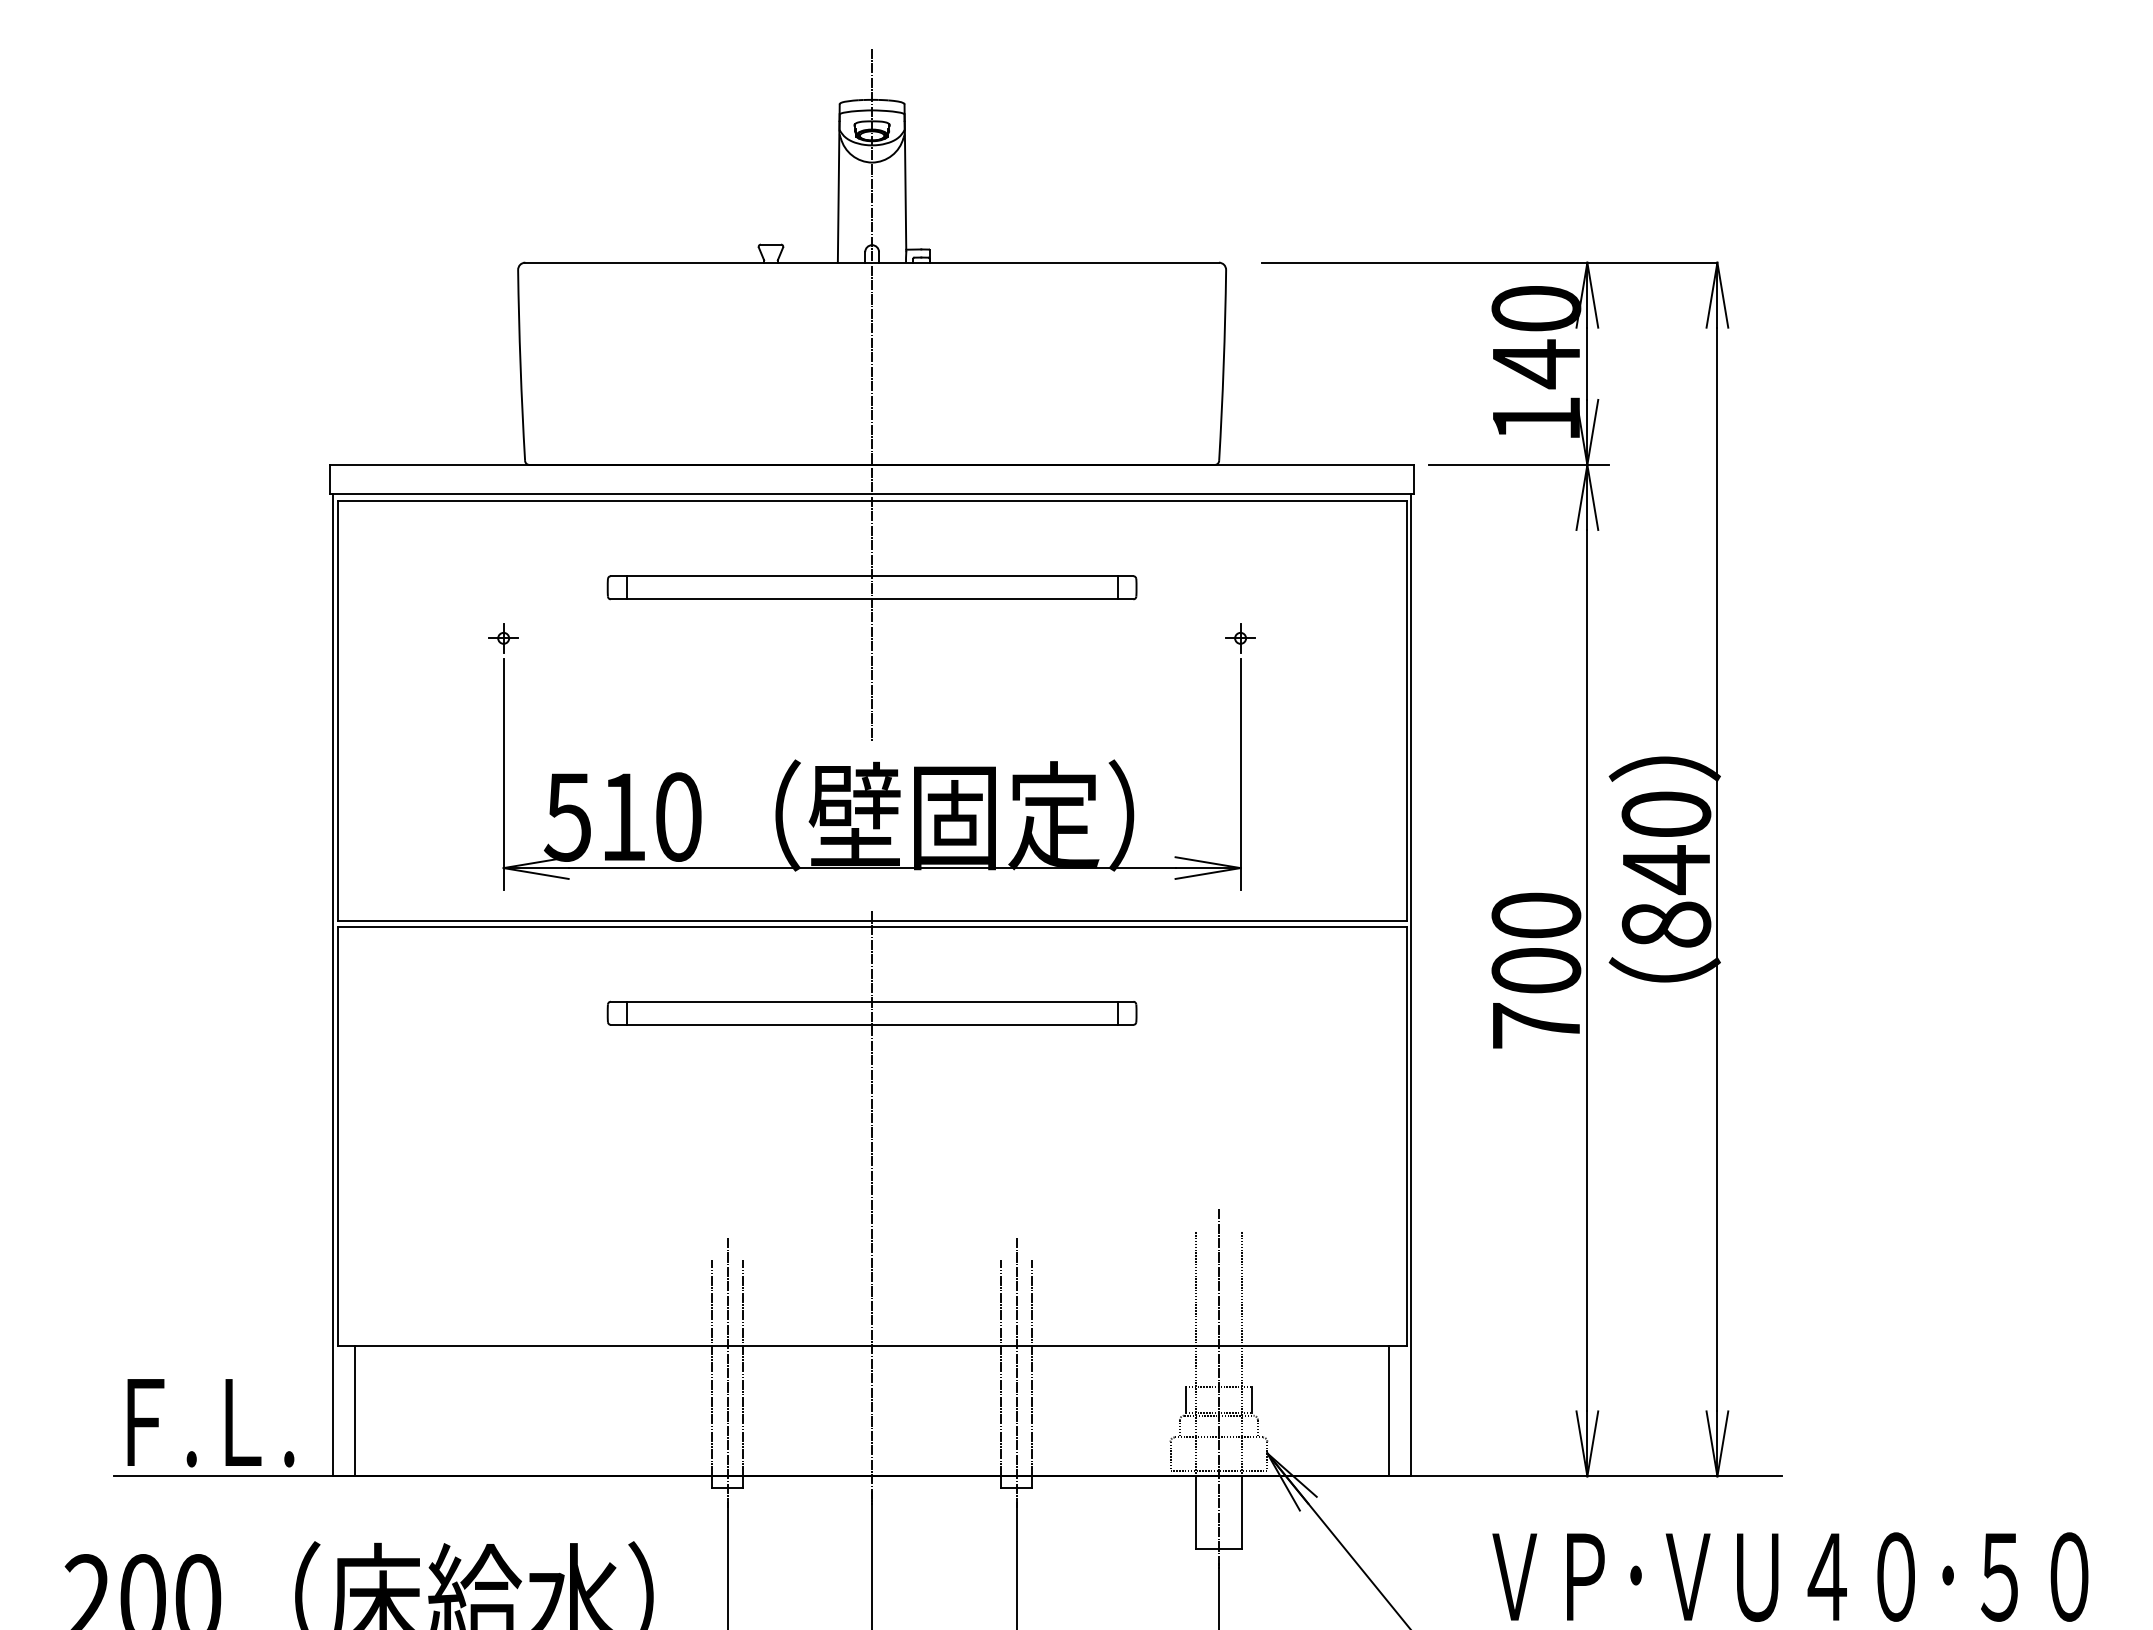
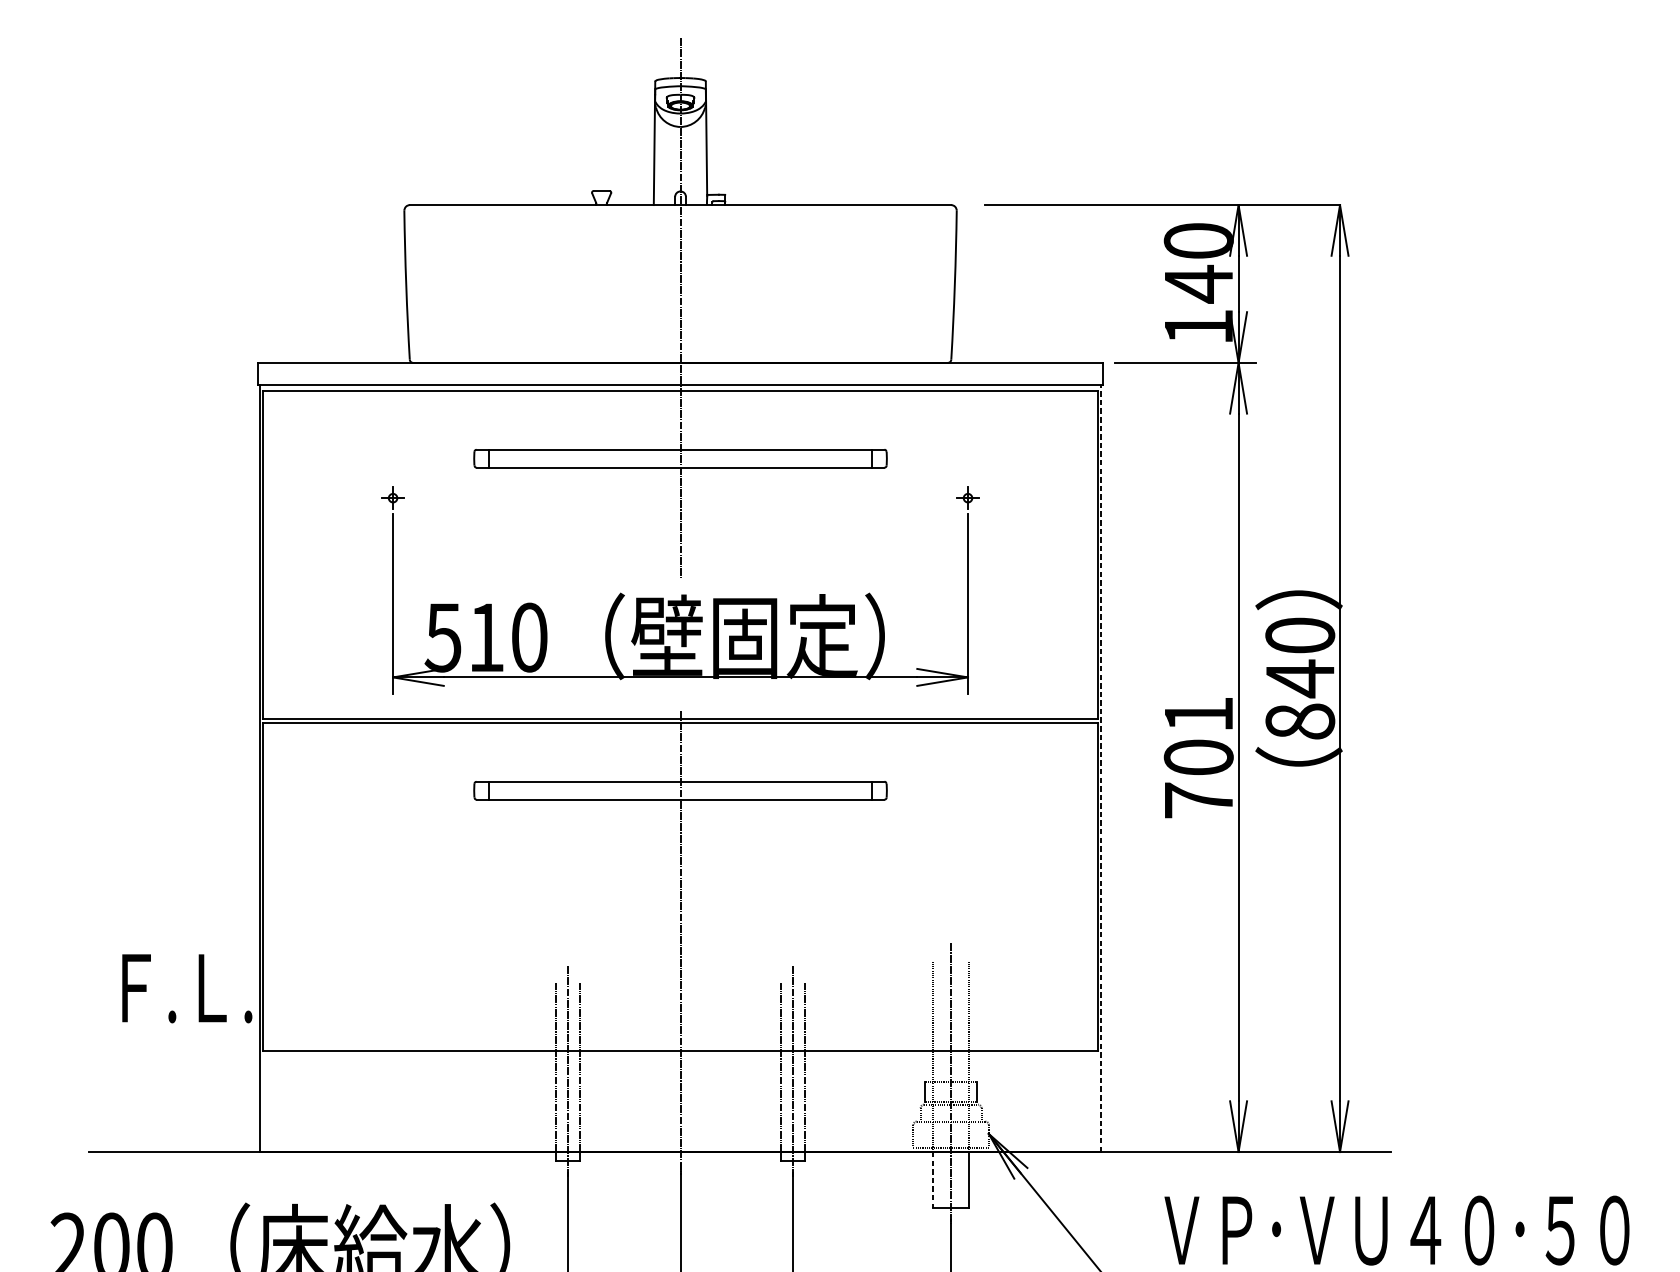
text: (1536, 915) -> (1198, 714), 700 -> 701
line: (1411, 984) -> (1101, 768), solid -> dashed
line: (354, 1411) -> (276, 1101), removed
line: (1389, 1411) -> (1084, 1101), removed
text: (210, 1423) -> (186, 989), moved
line: (1195, 1513) -> (932, 1180), solid -> dashed

